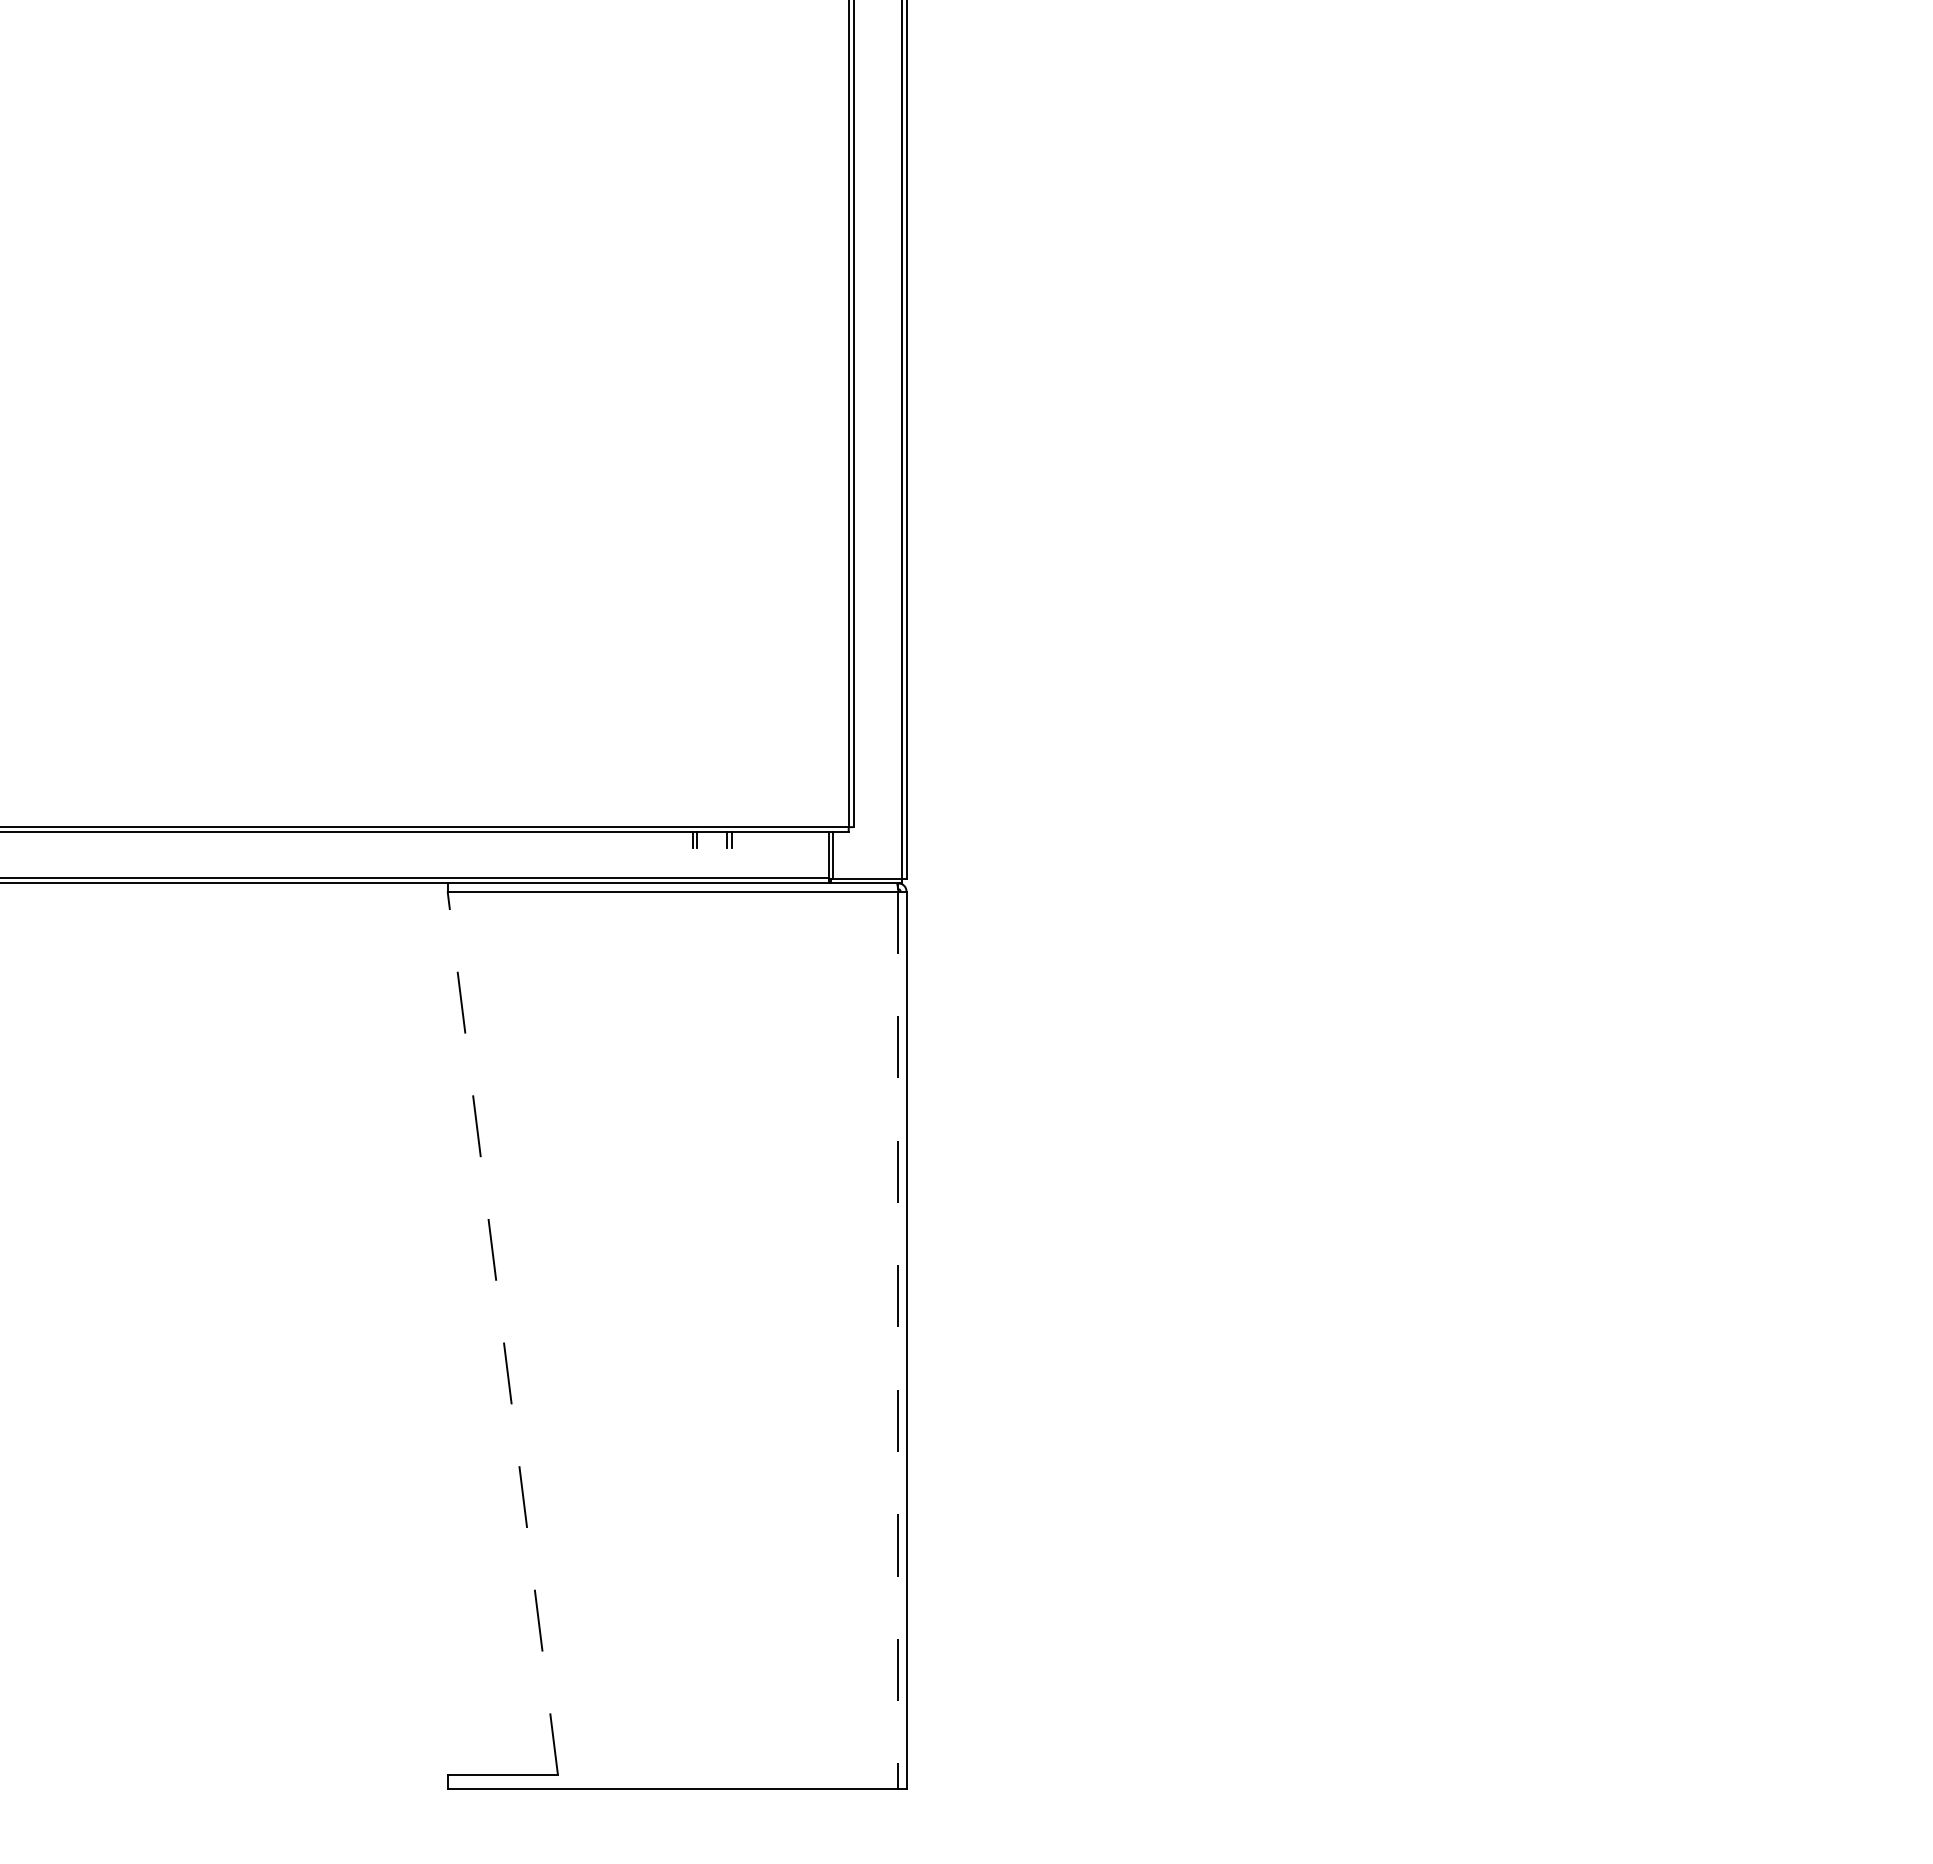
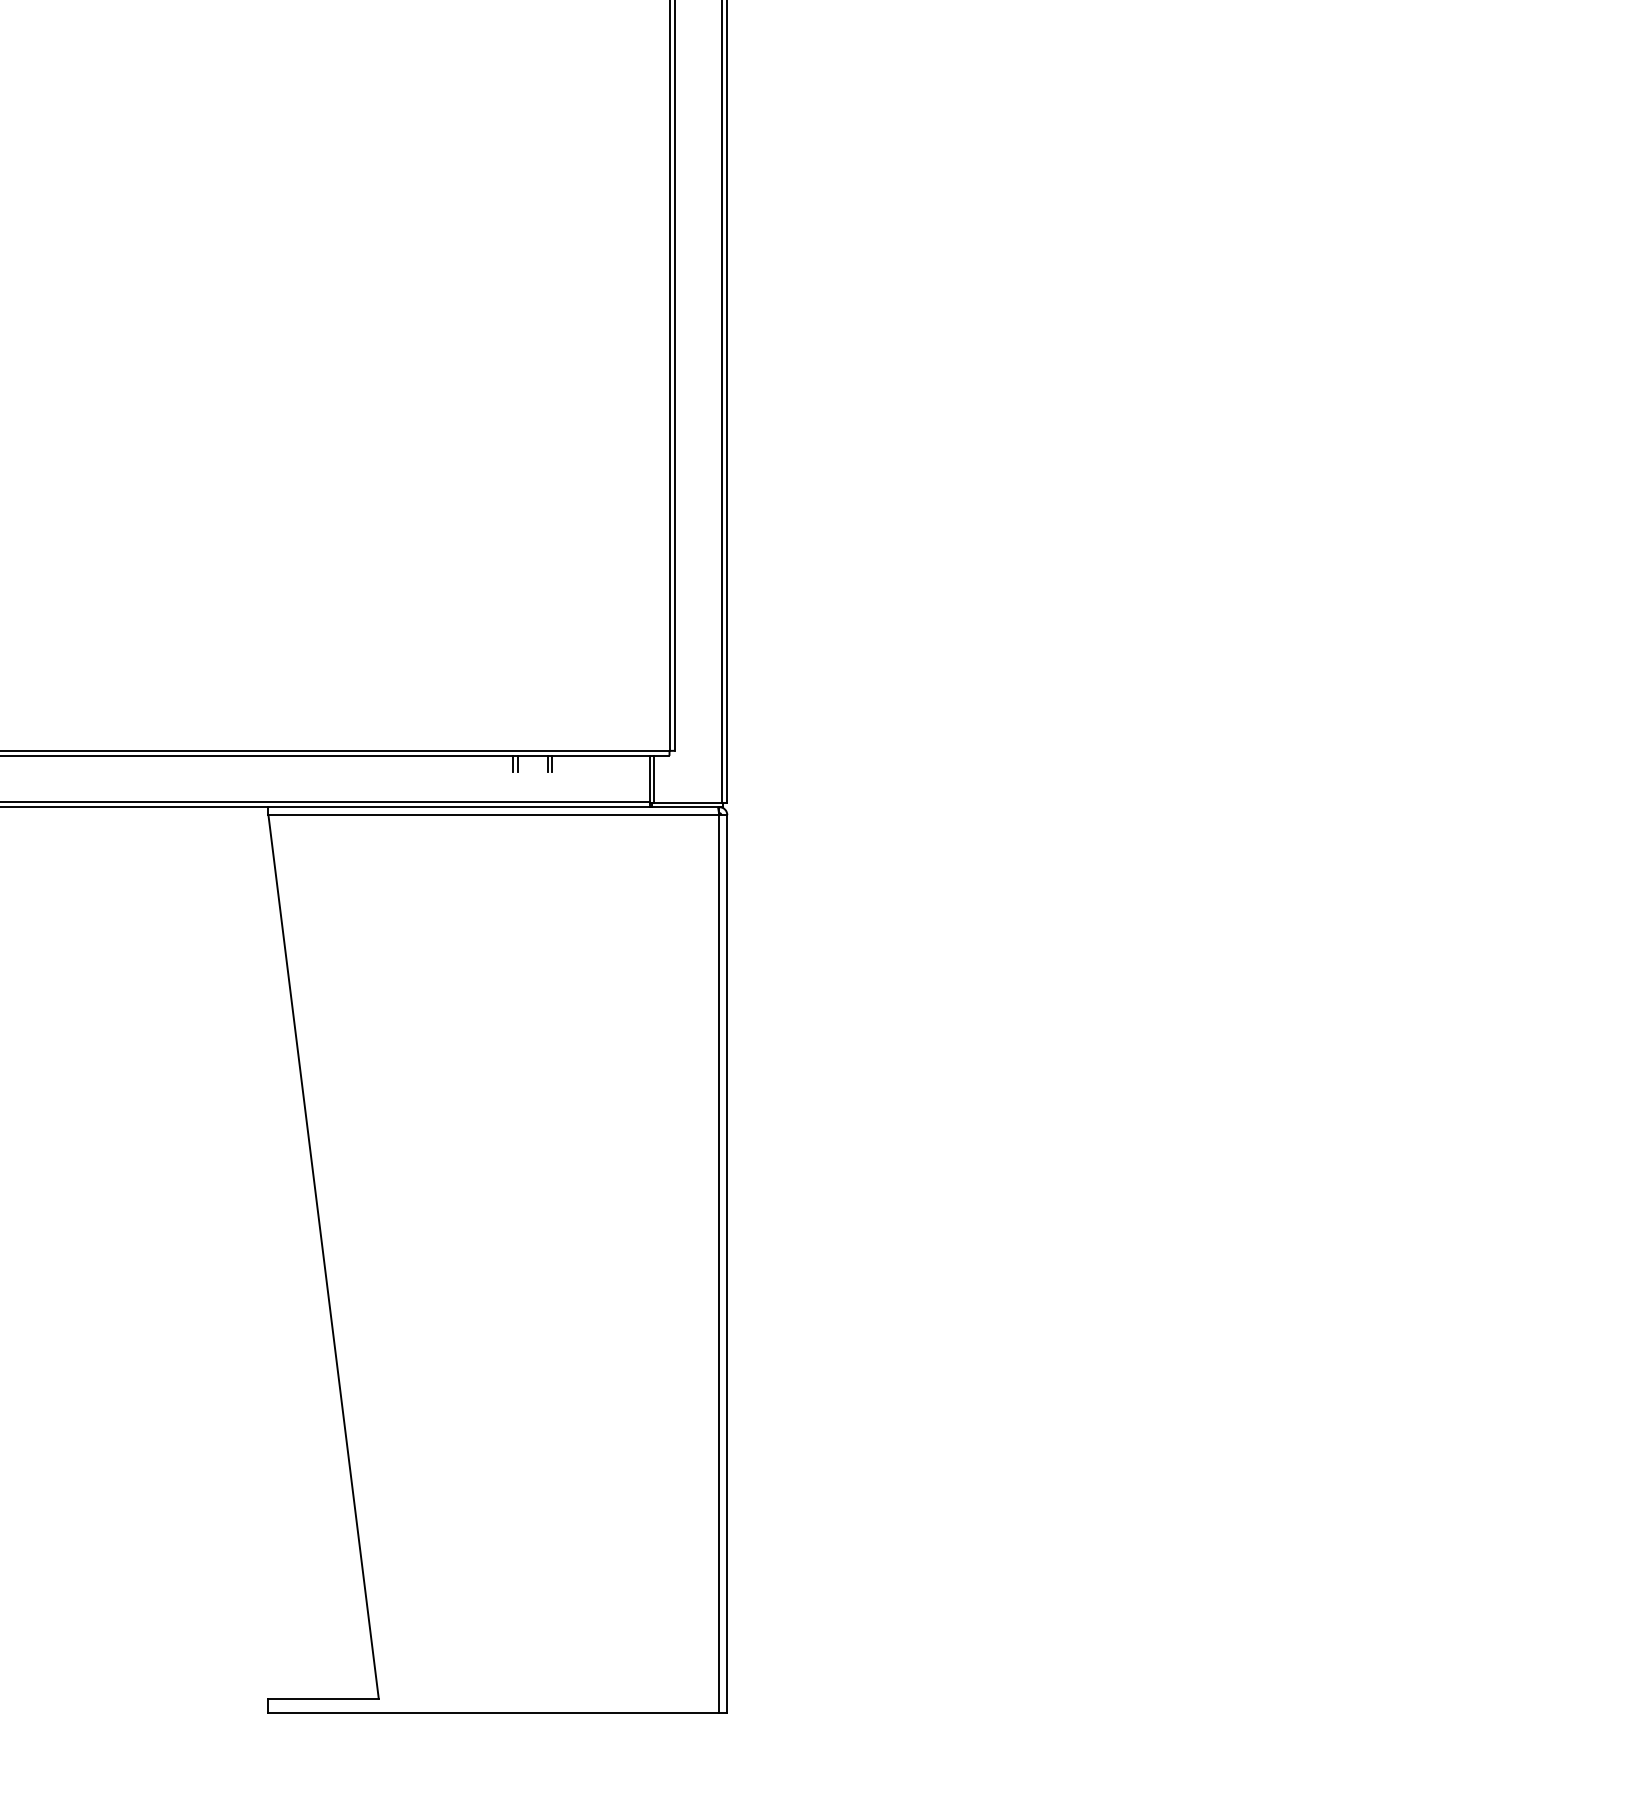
line: (502, 1332) -> (323, 1256), dashed -> solid
line: (898, 1340) -> (719, 1264), dashed -> solid

